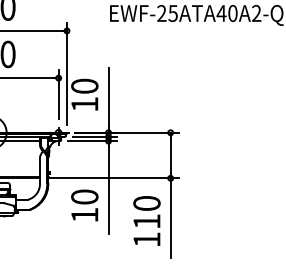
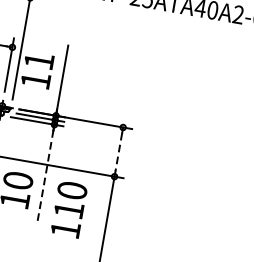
text: (84, 85) -> (38, 60), 10 -> 11
line: (170, 155) -> (118, 151), solid -> dashed
line: (108, 189) -> (45, 177), solid -> dashed
text: (146, 220) -> (68, 208), moved

